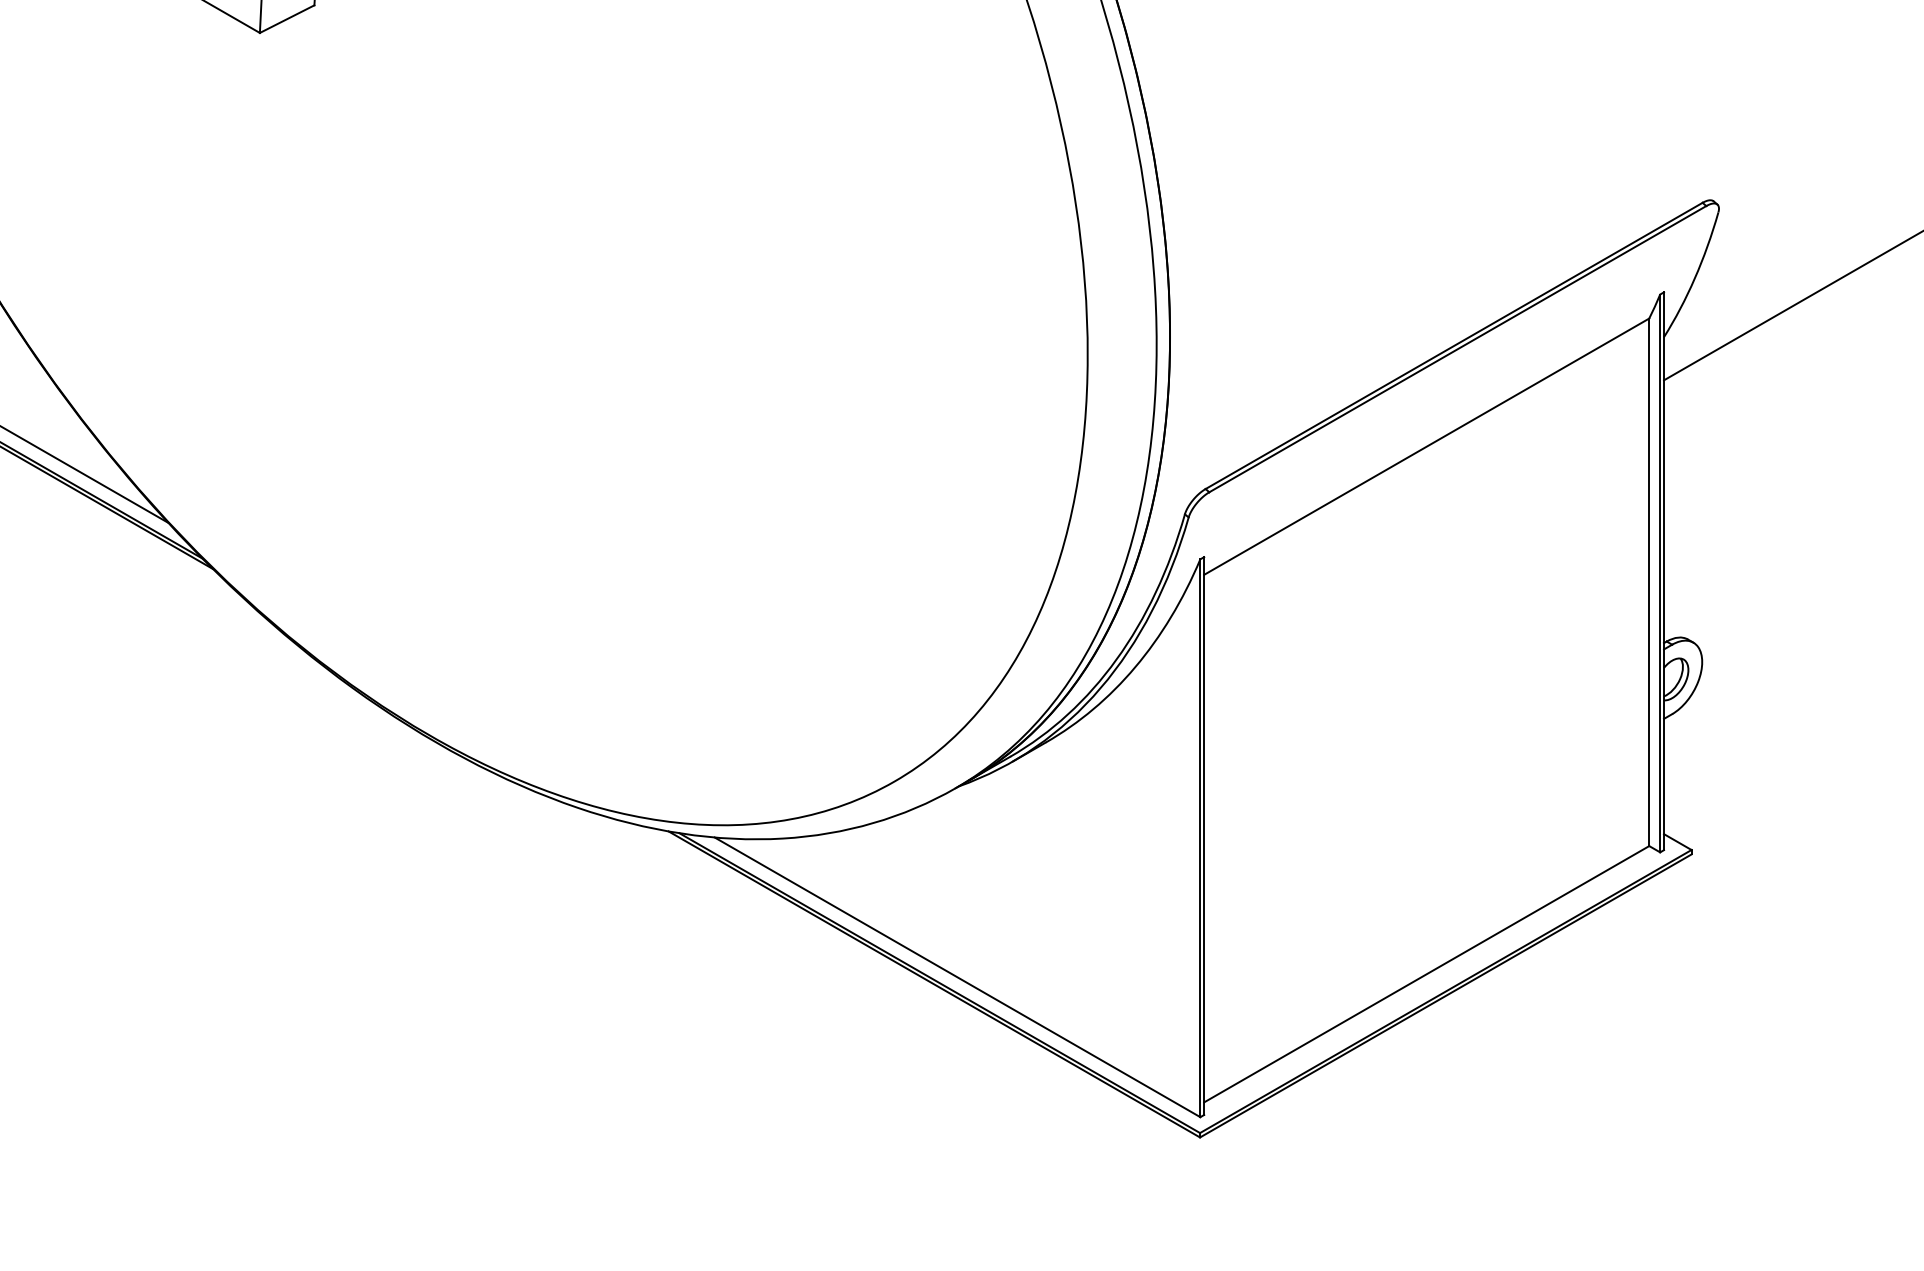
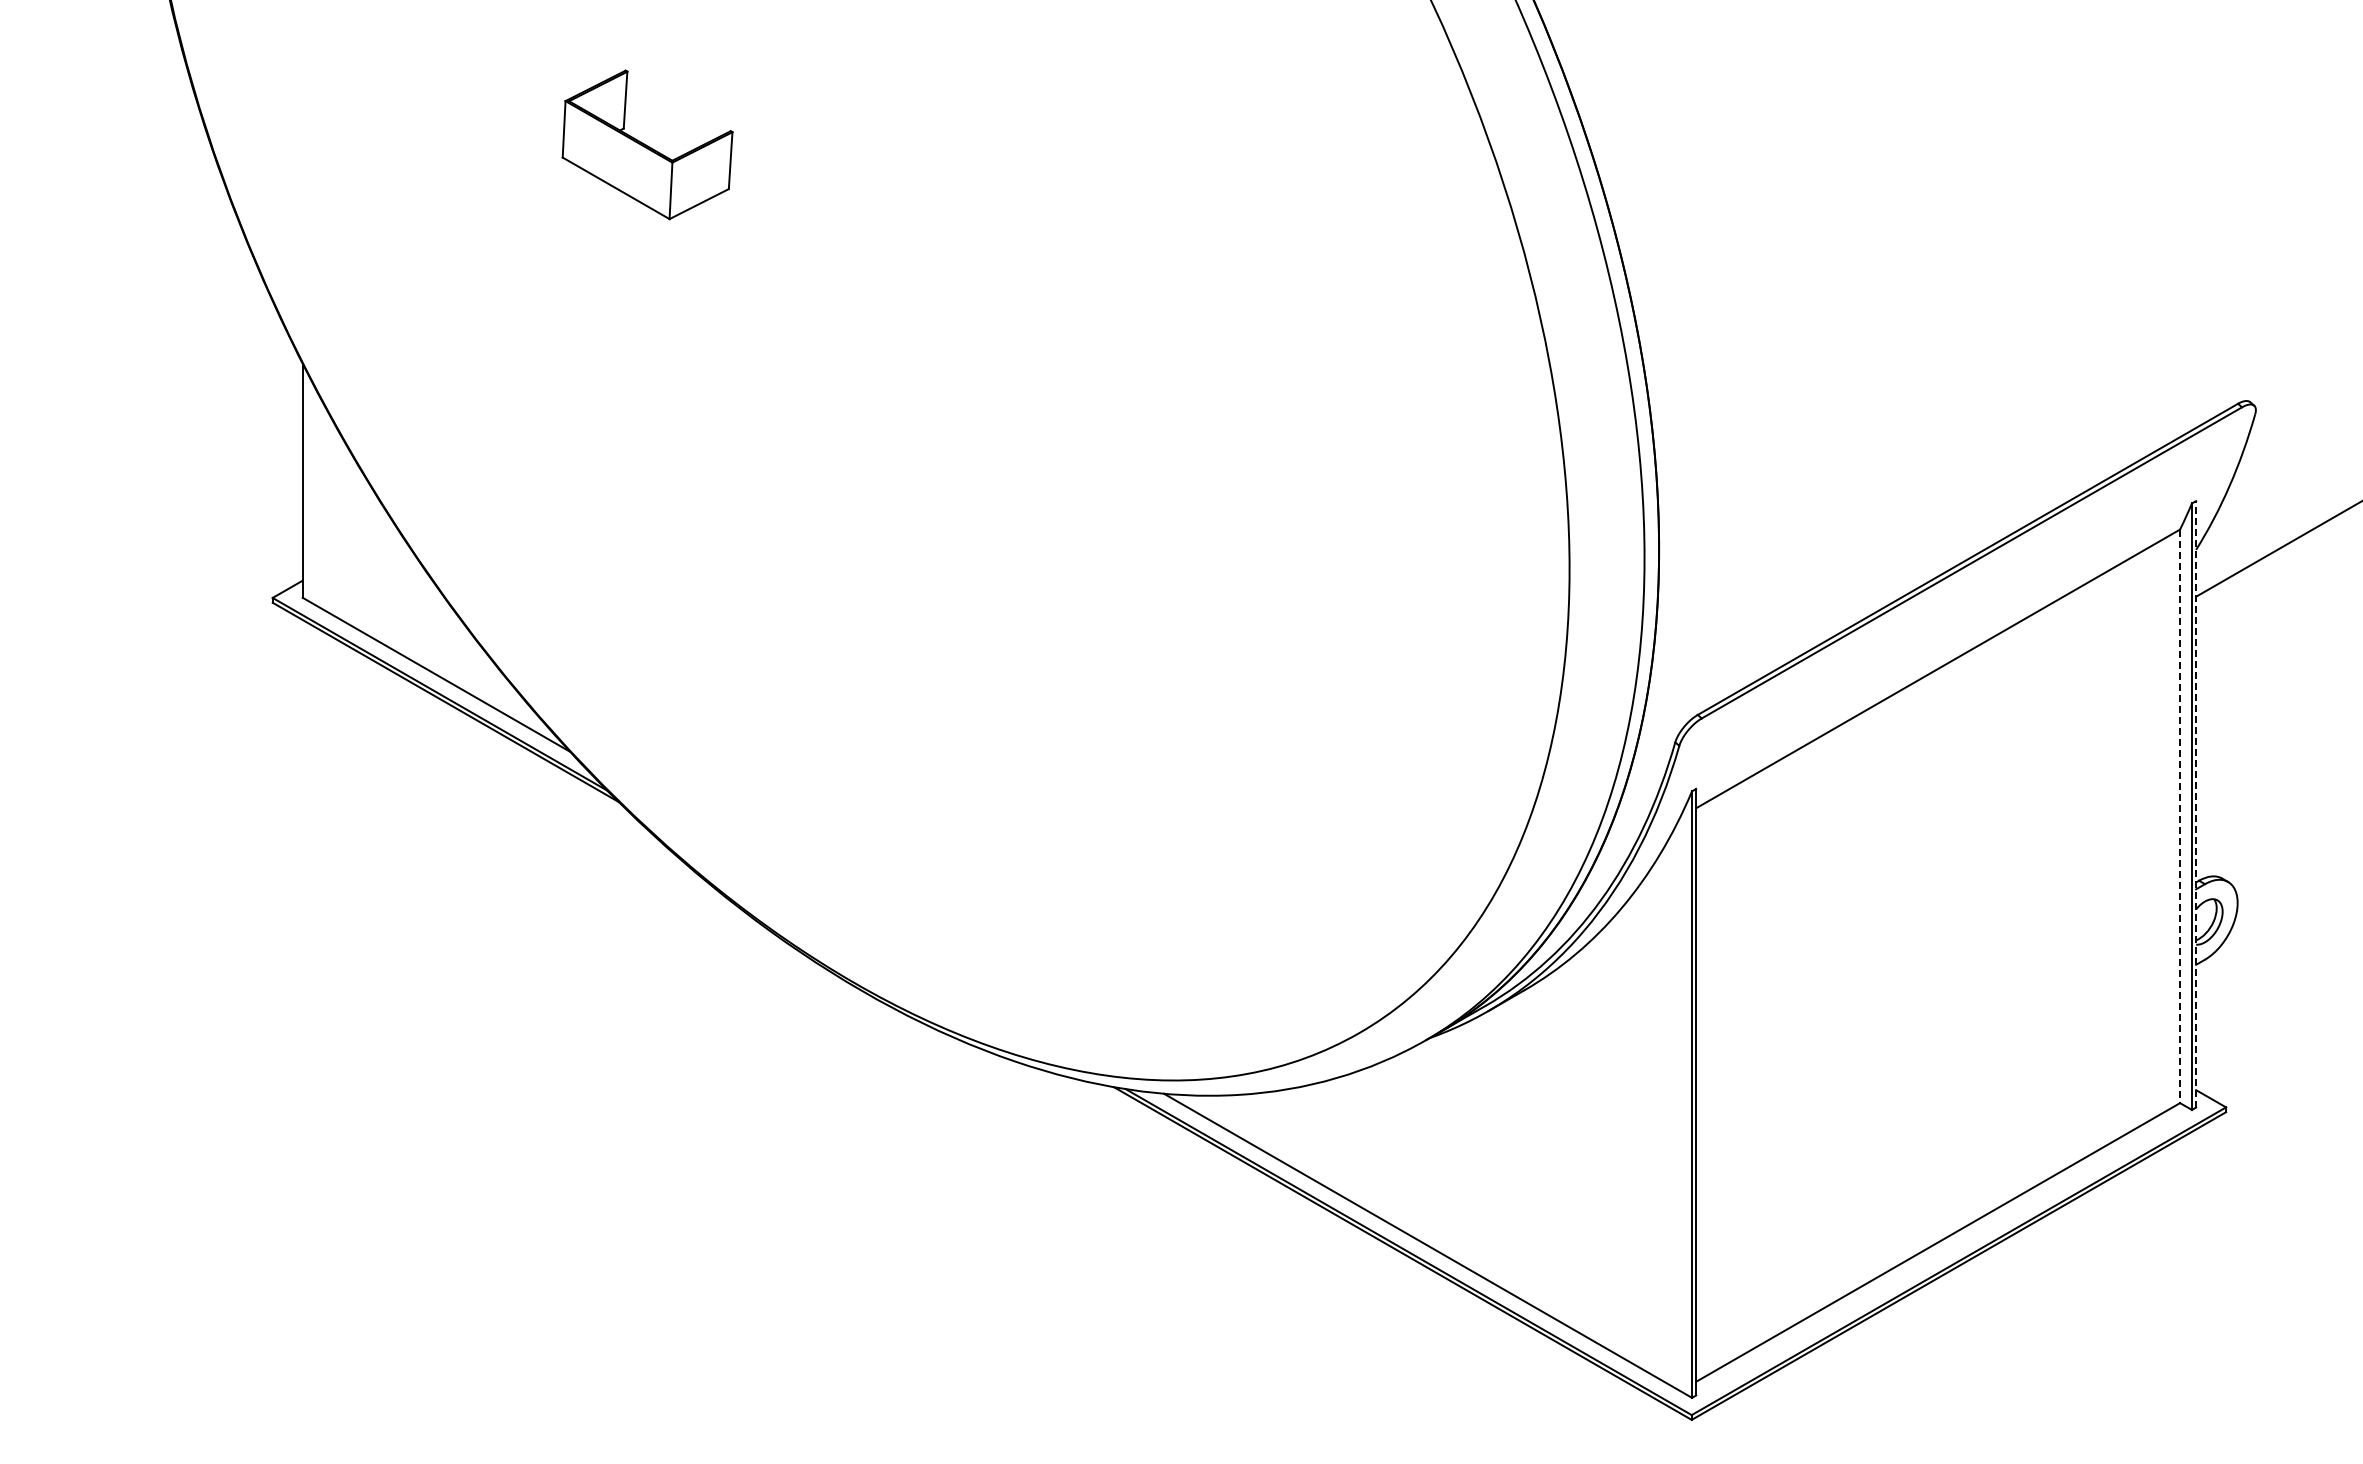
line: (1664, 570) -> (2196, 803), solid -> dashed
line: (1649, 582) -> (2180, 816), solid -> dashed

